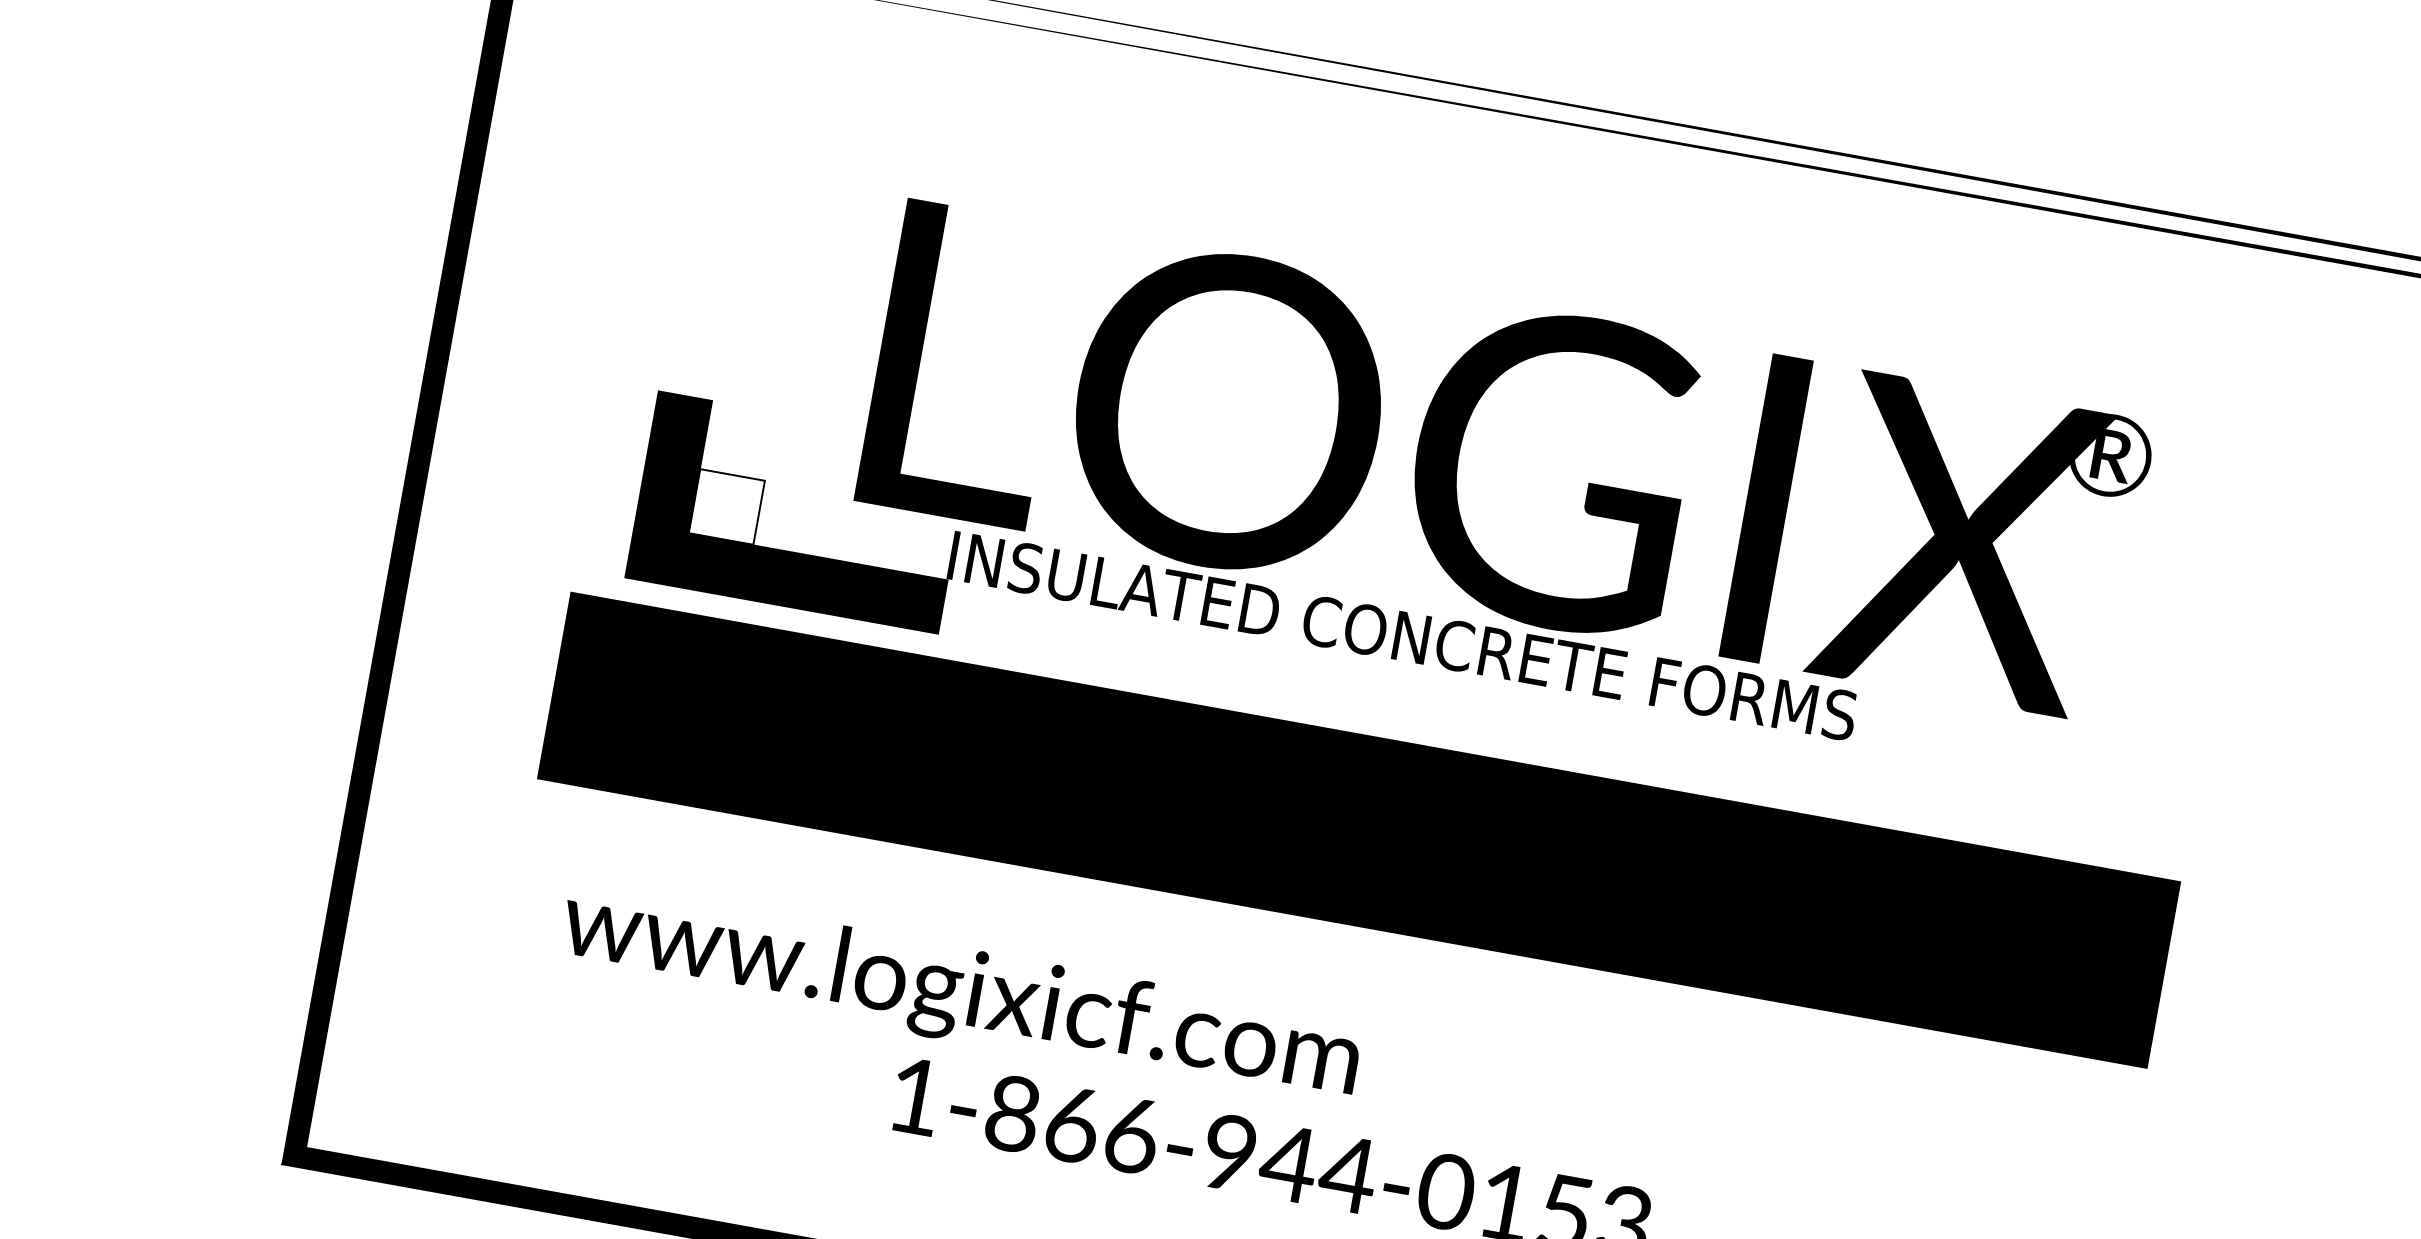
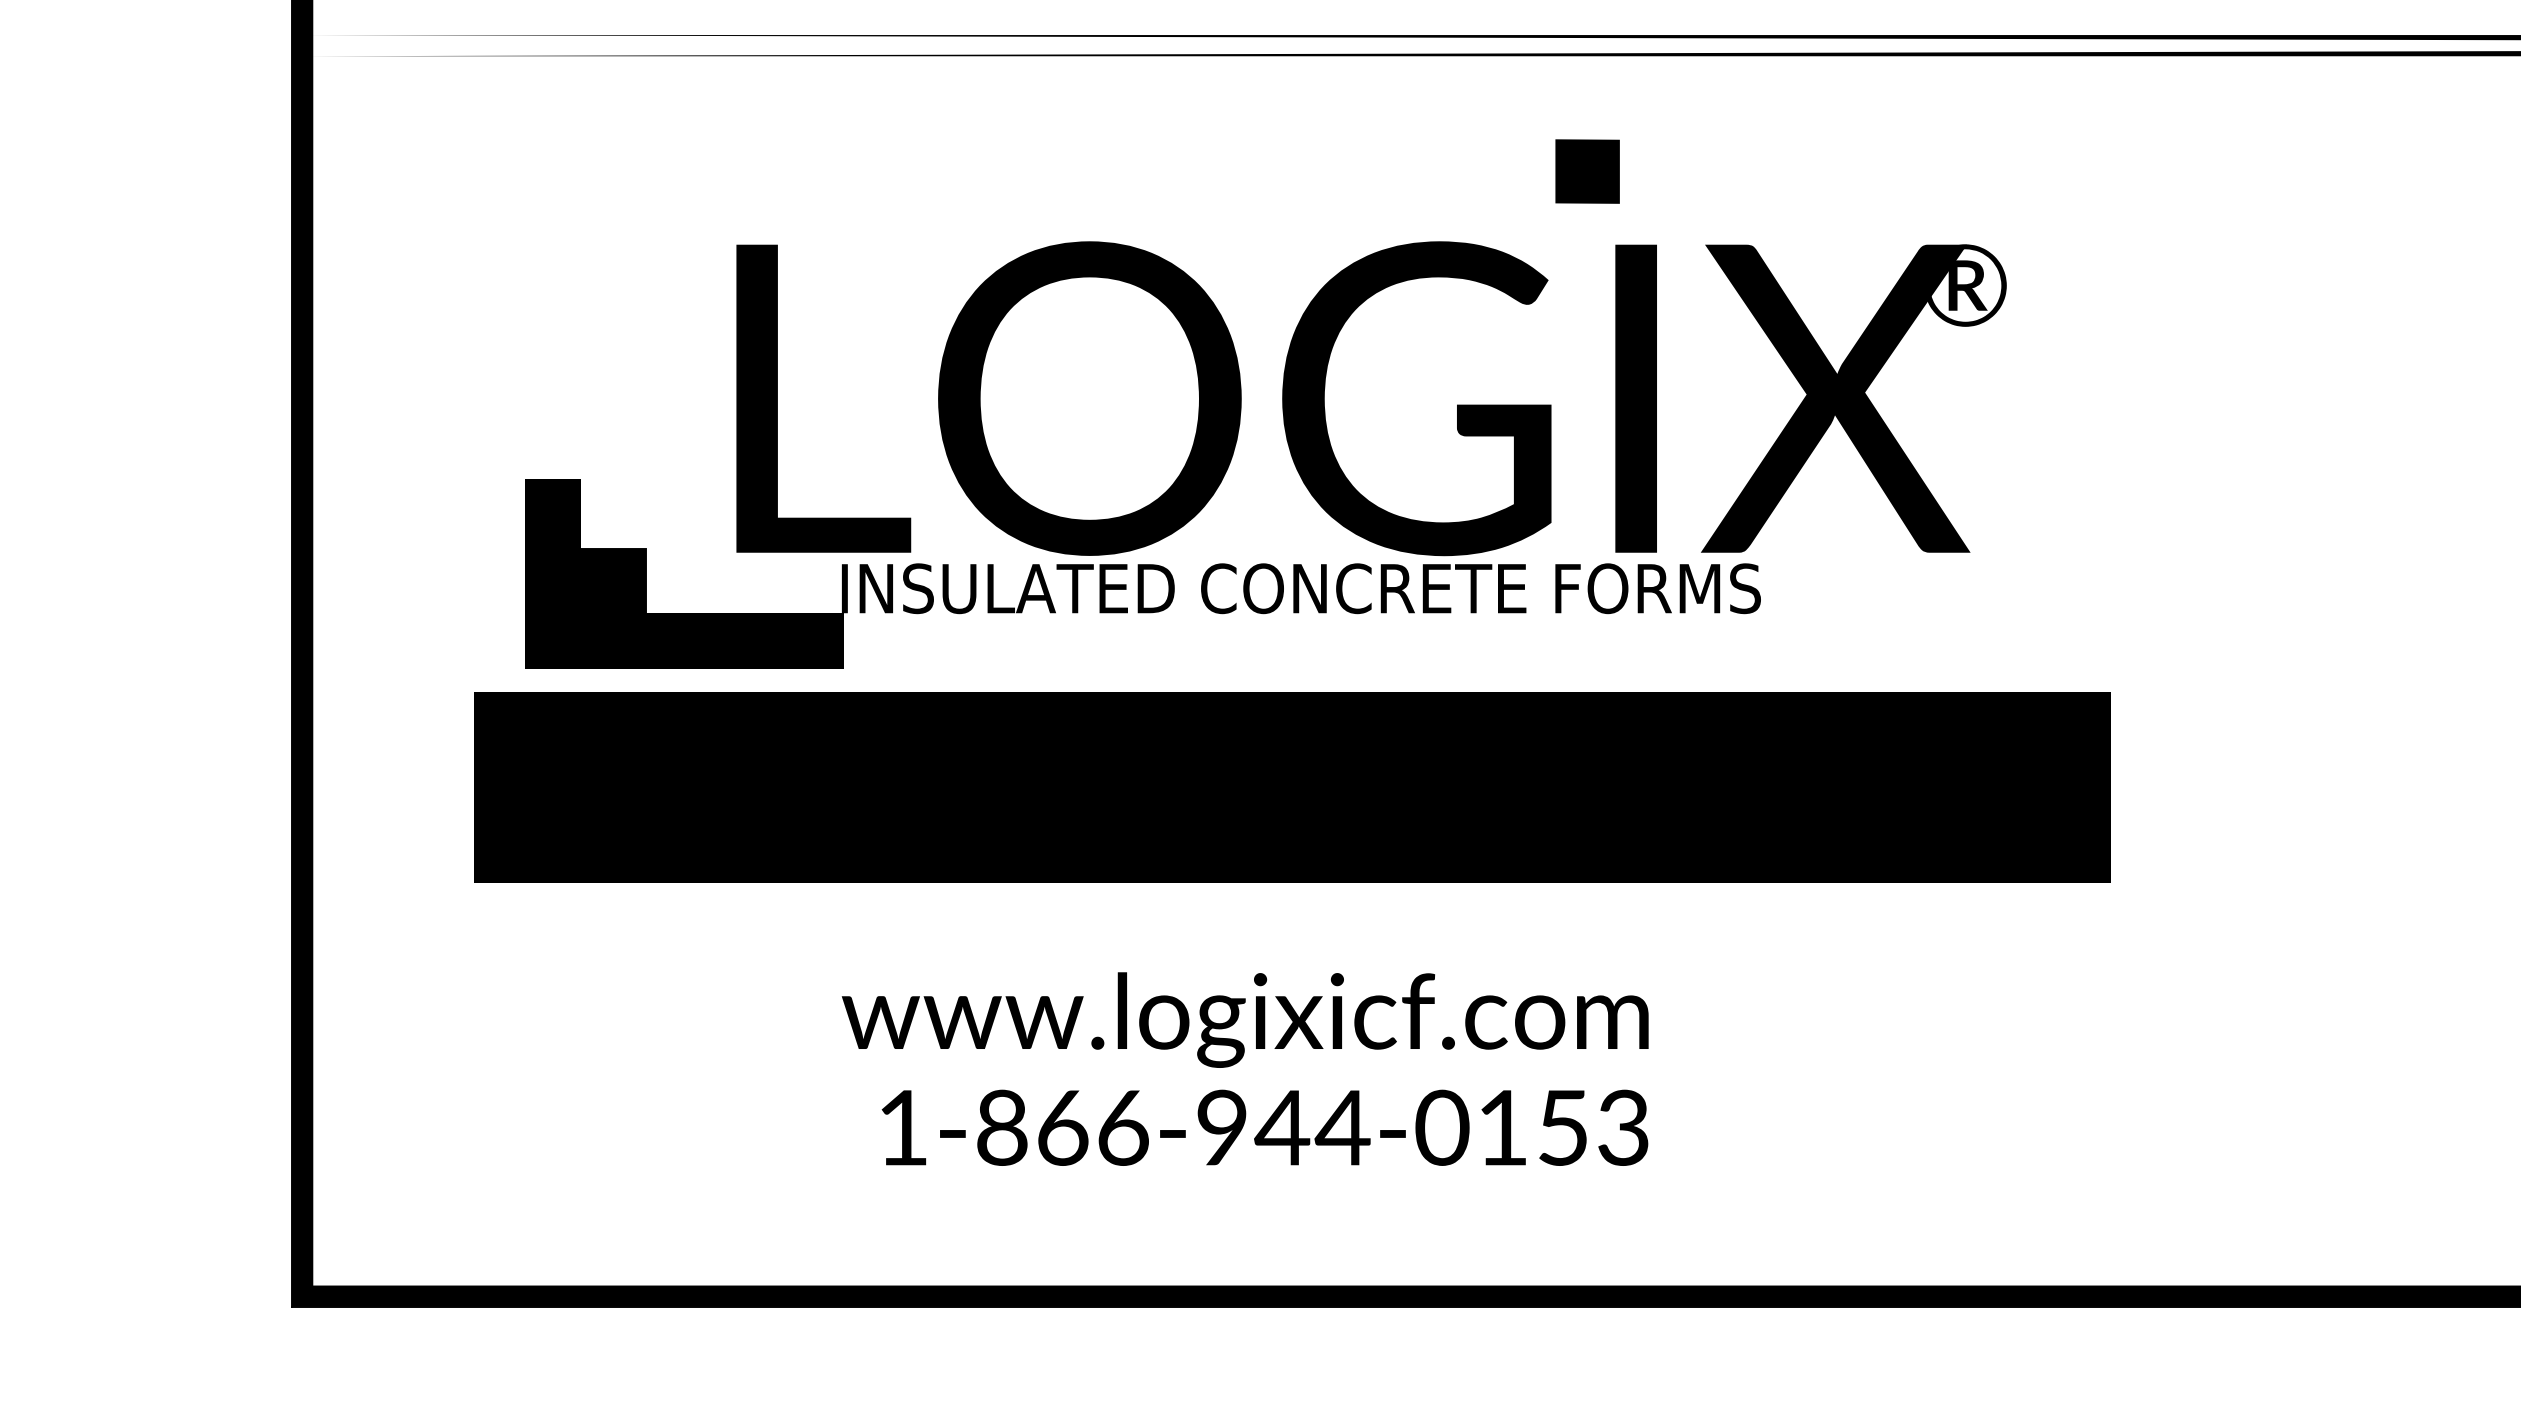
fill: (1758, 276) -> (1587, 171), added
fill: (726, 506) -> (612, 580), added
text: (959, 994) -> (1244, 1019), moved

